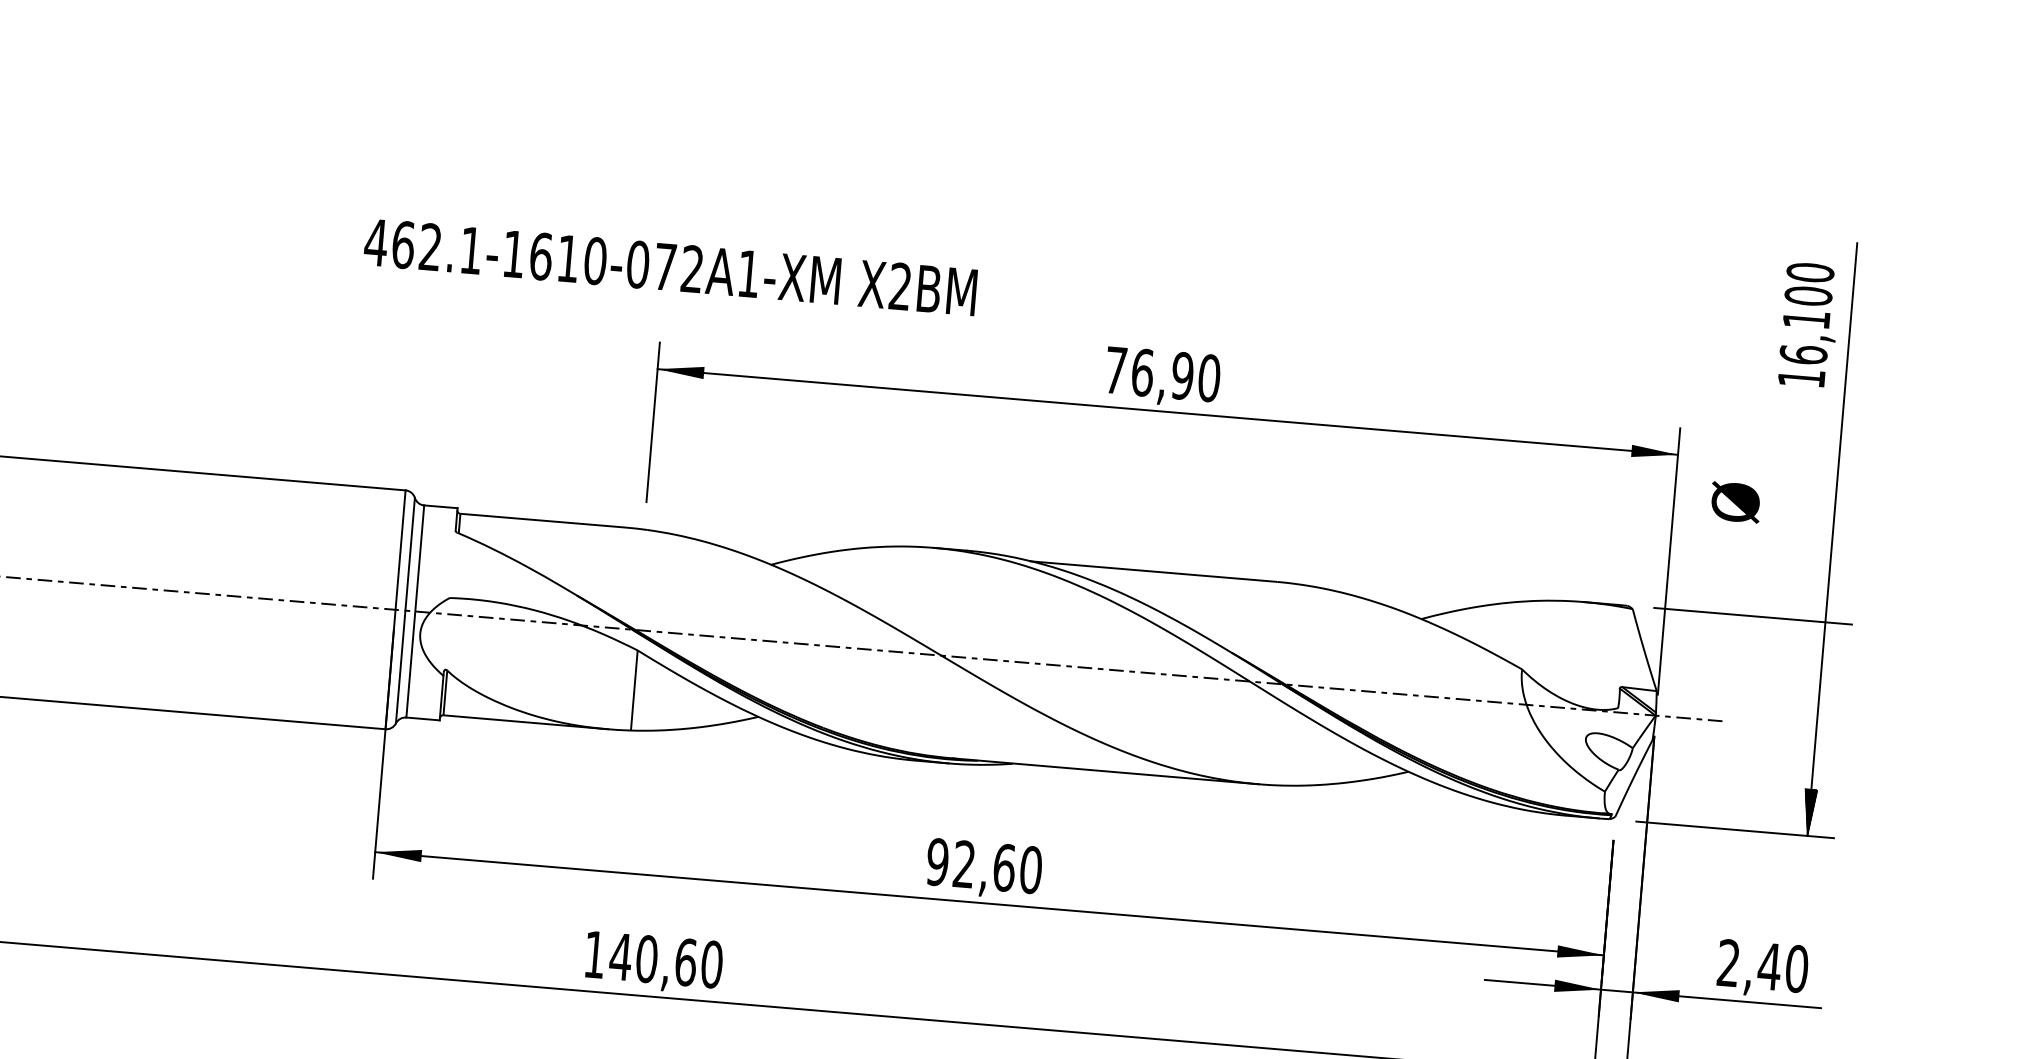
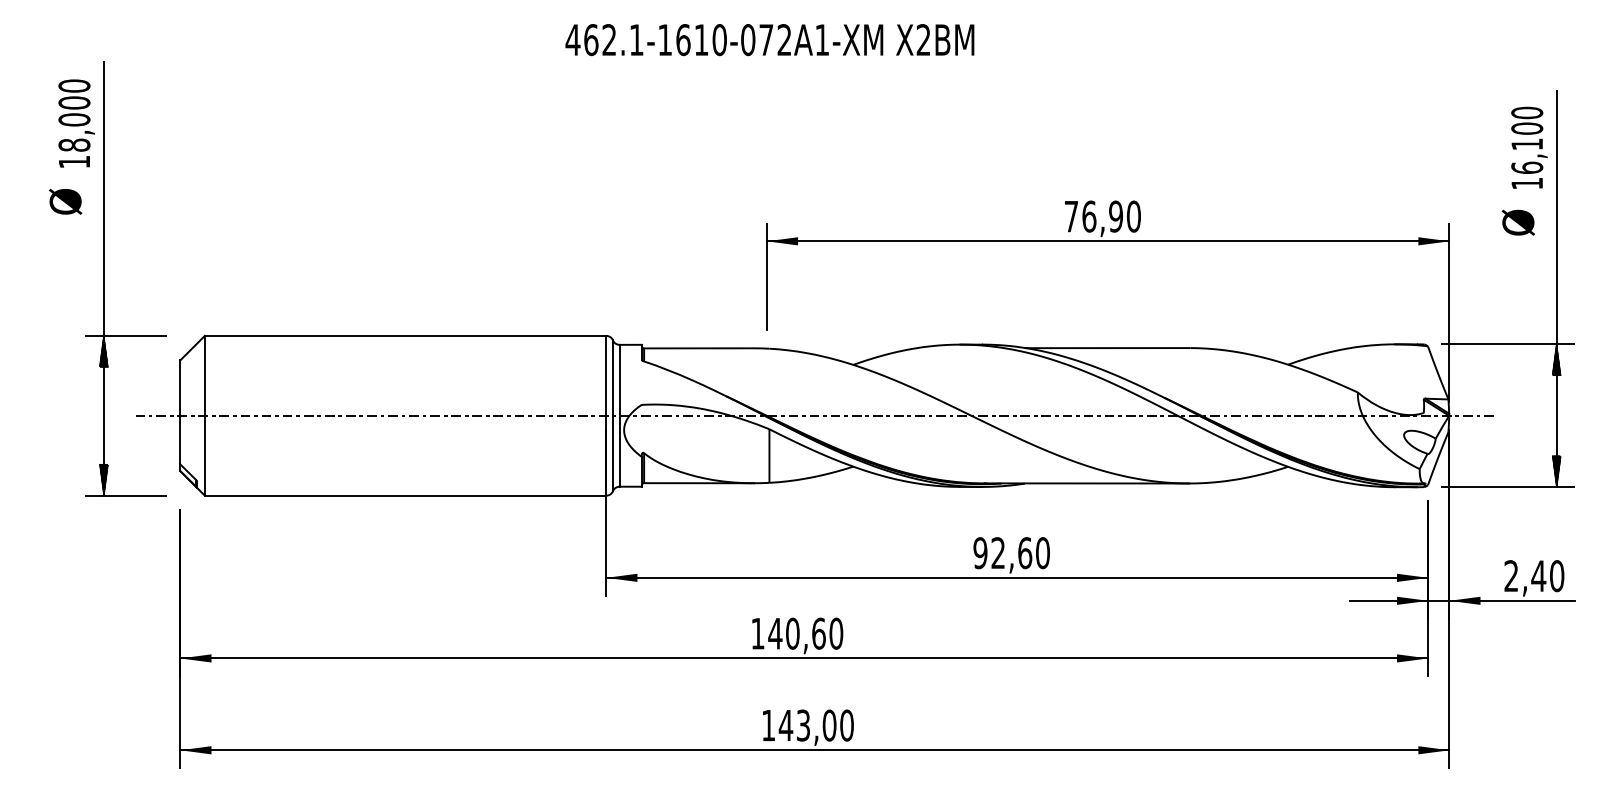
text: (669, 268) -> (769, 40), moved
text: (1734, 501) -> (1517, 222), moved
hatch: (1823, 644) -> (1556, 359), added

